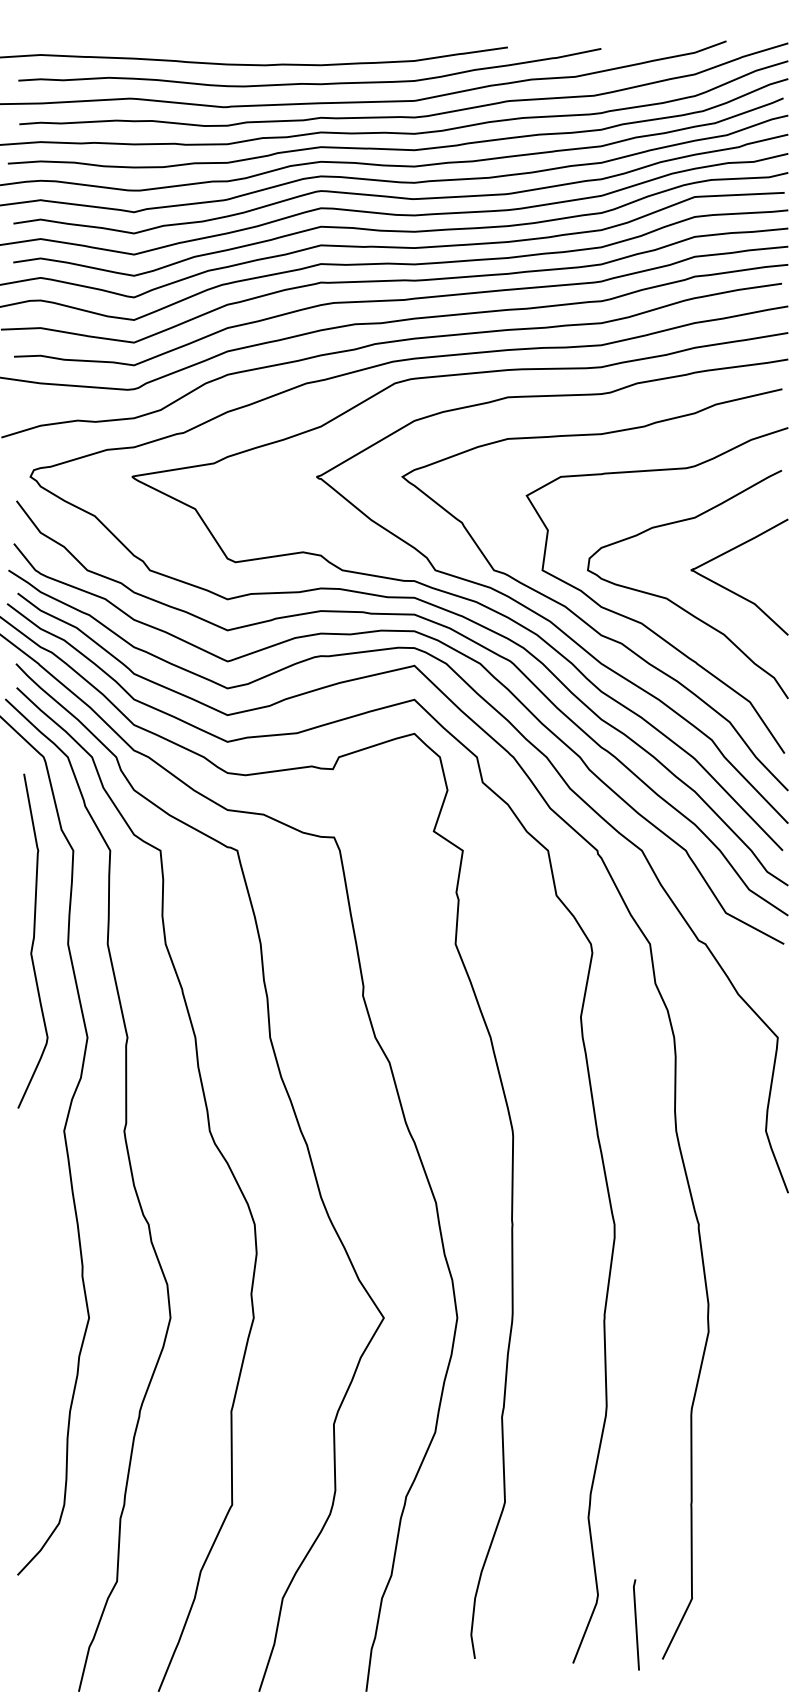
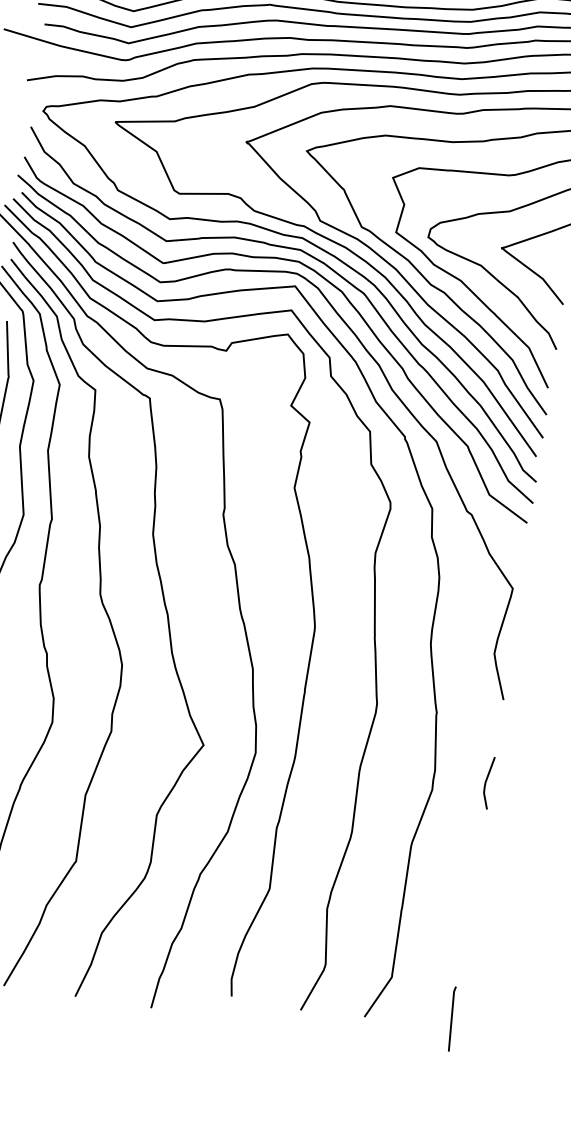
line: (781, 1310) -> (486, 782), added
line: (636, 1624) -> (451, 1018), moved

